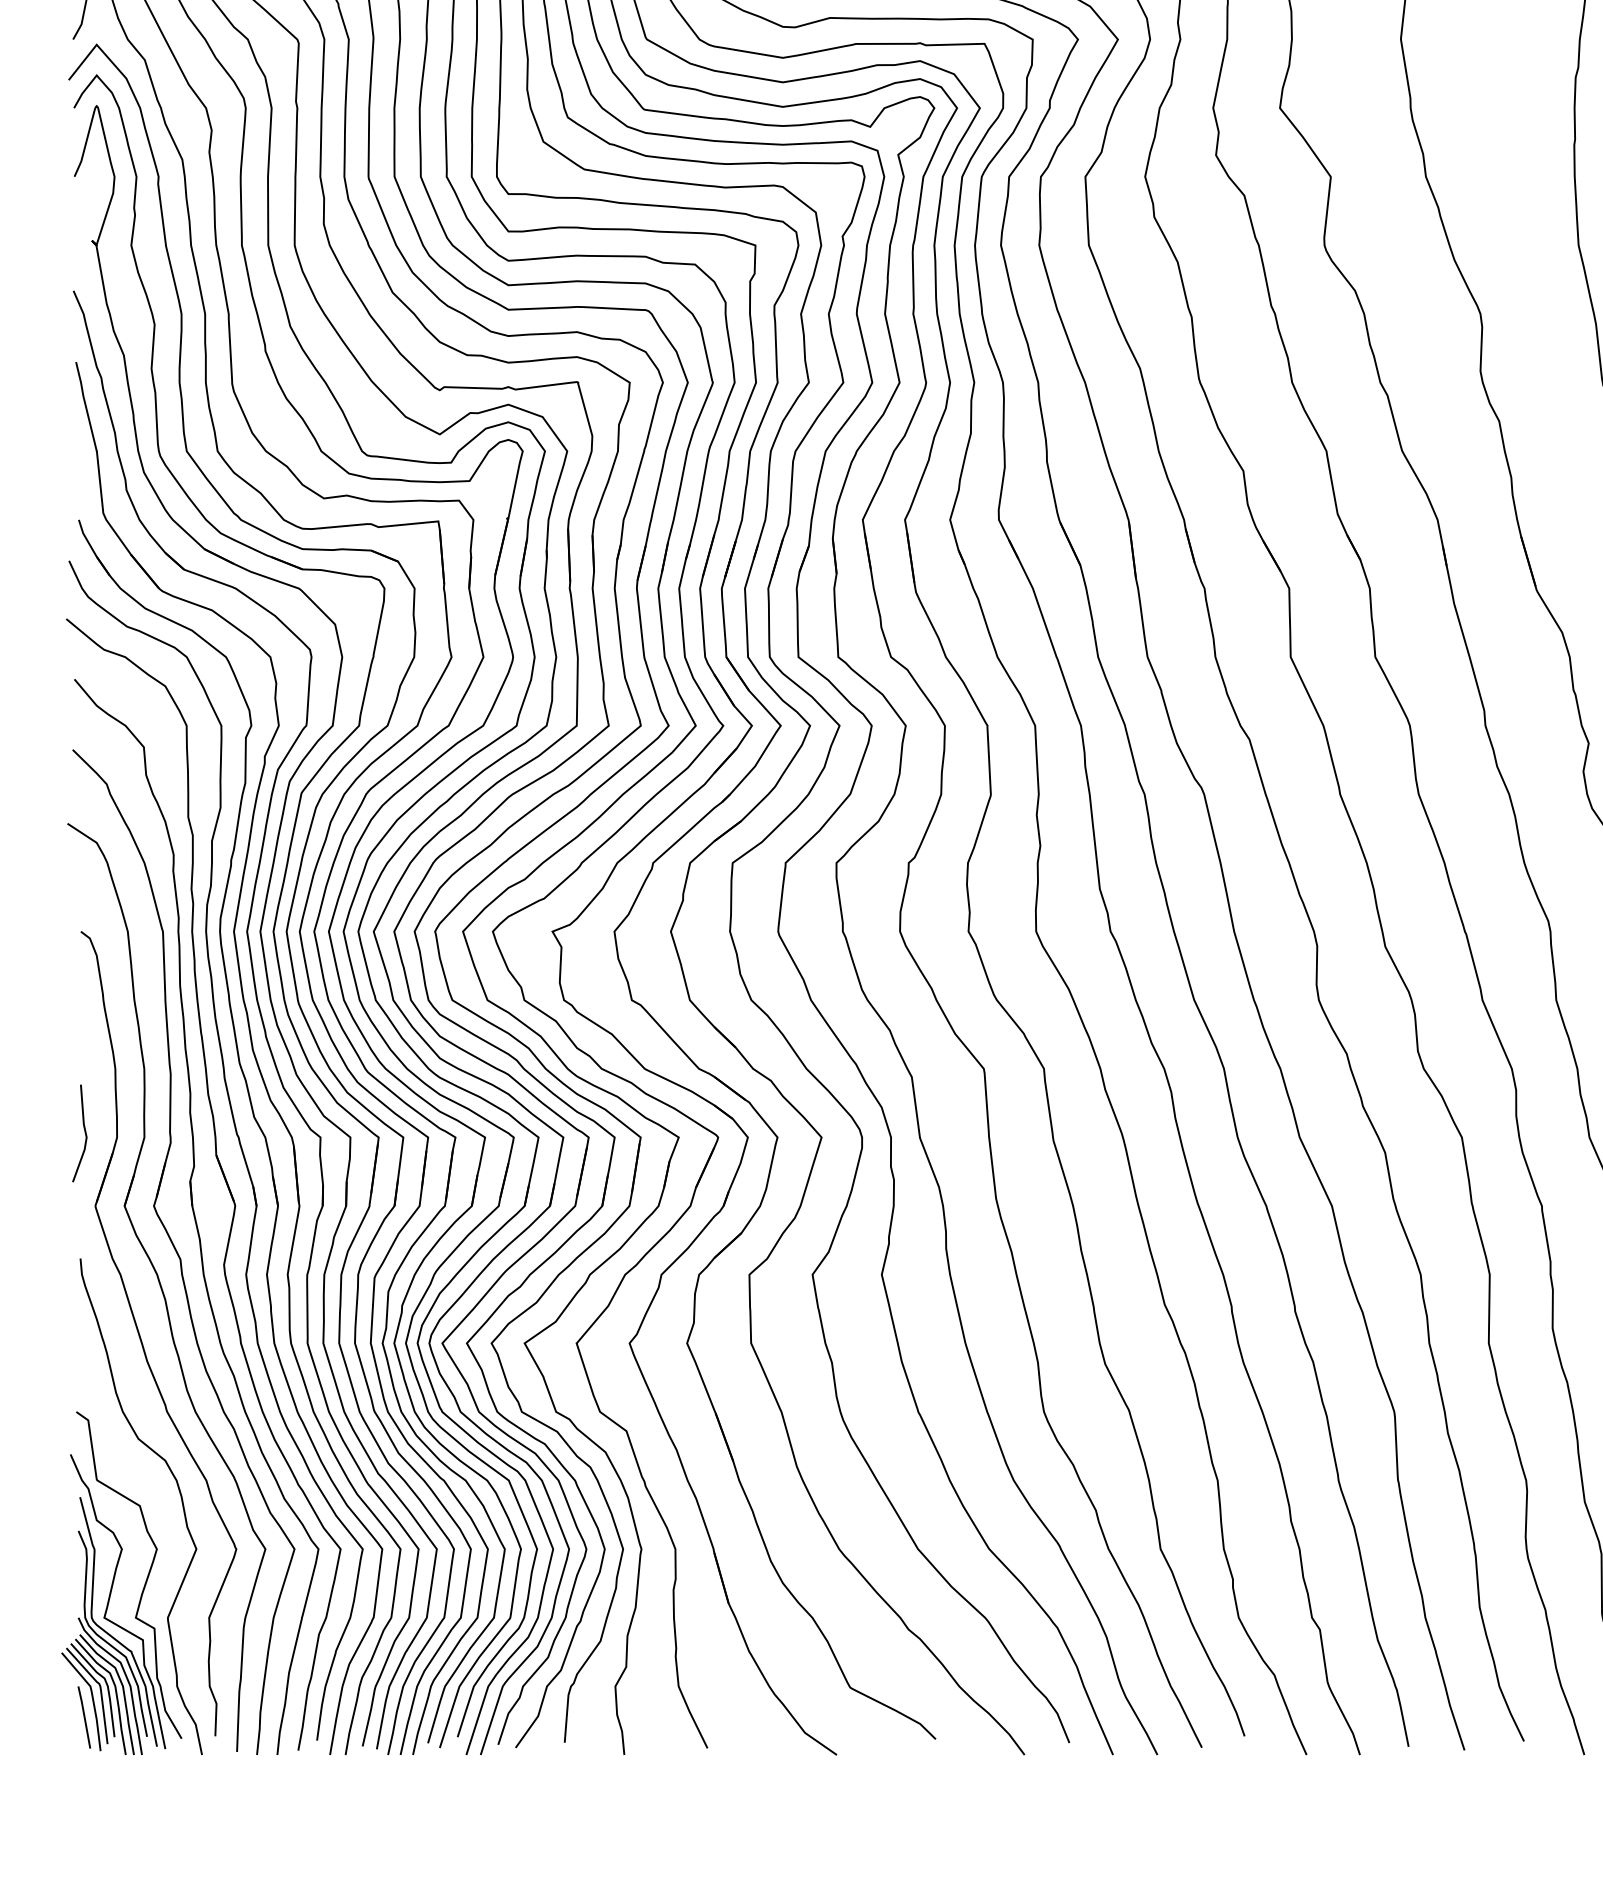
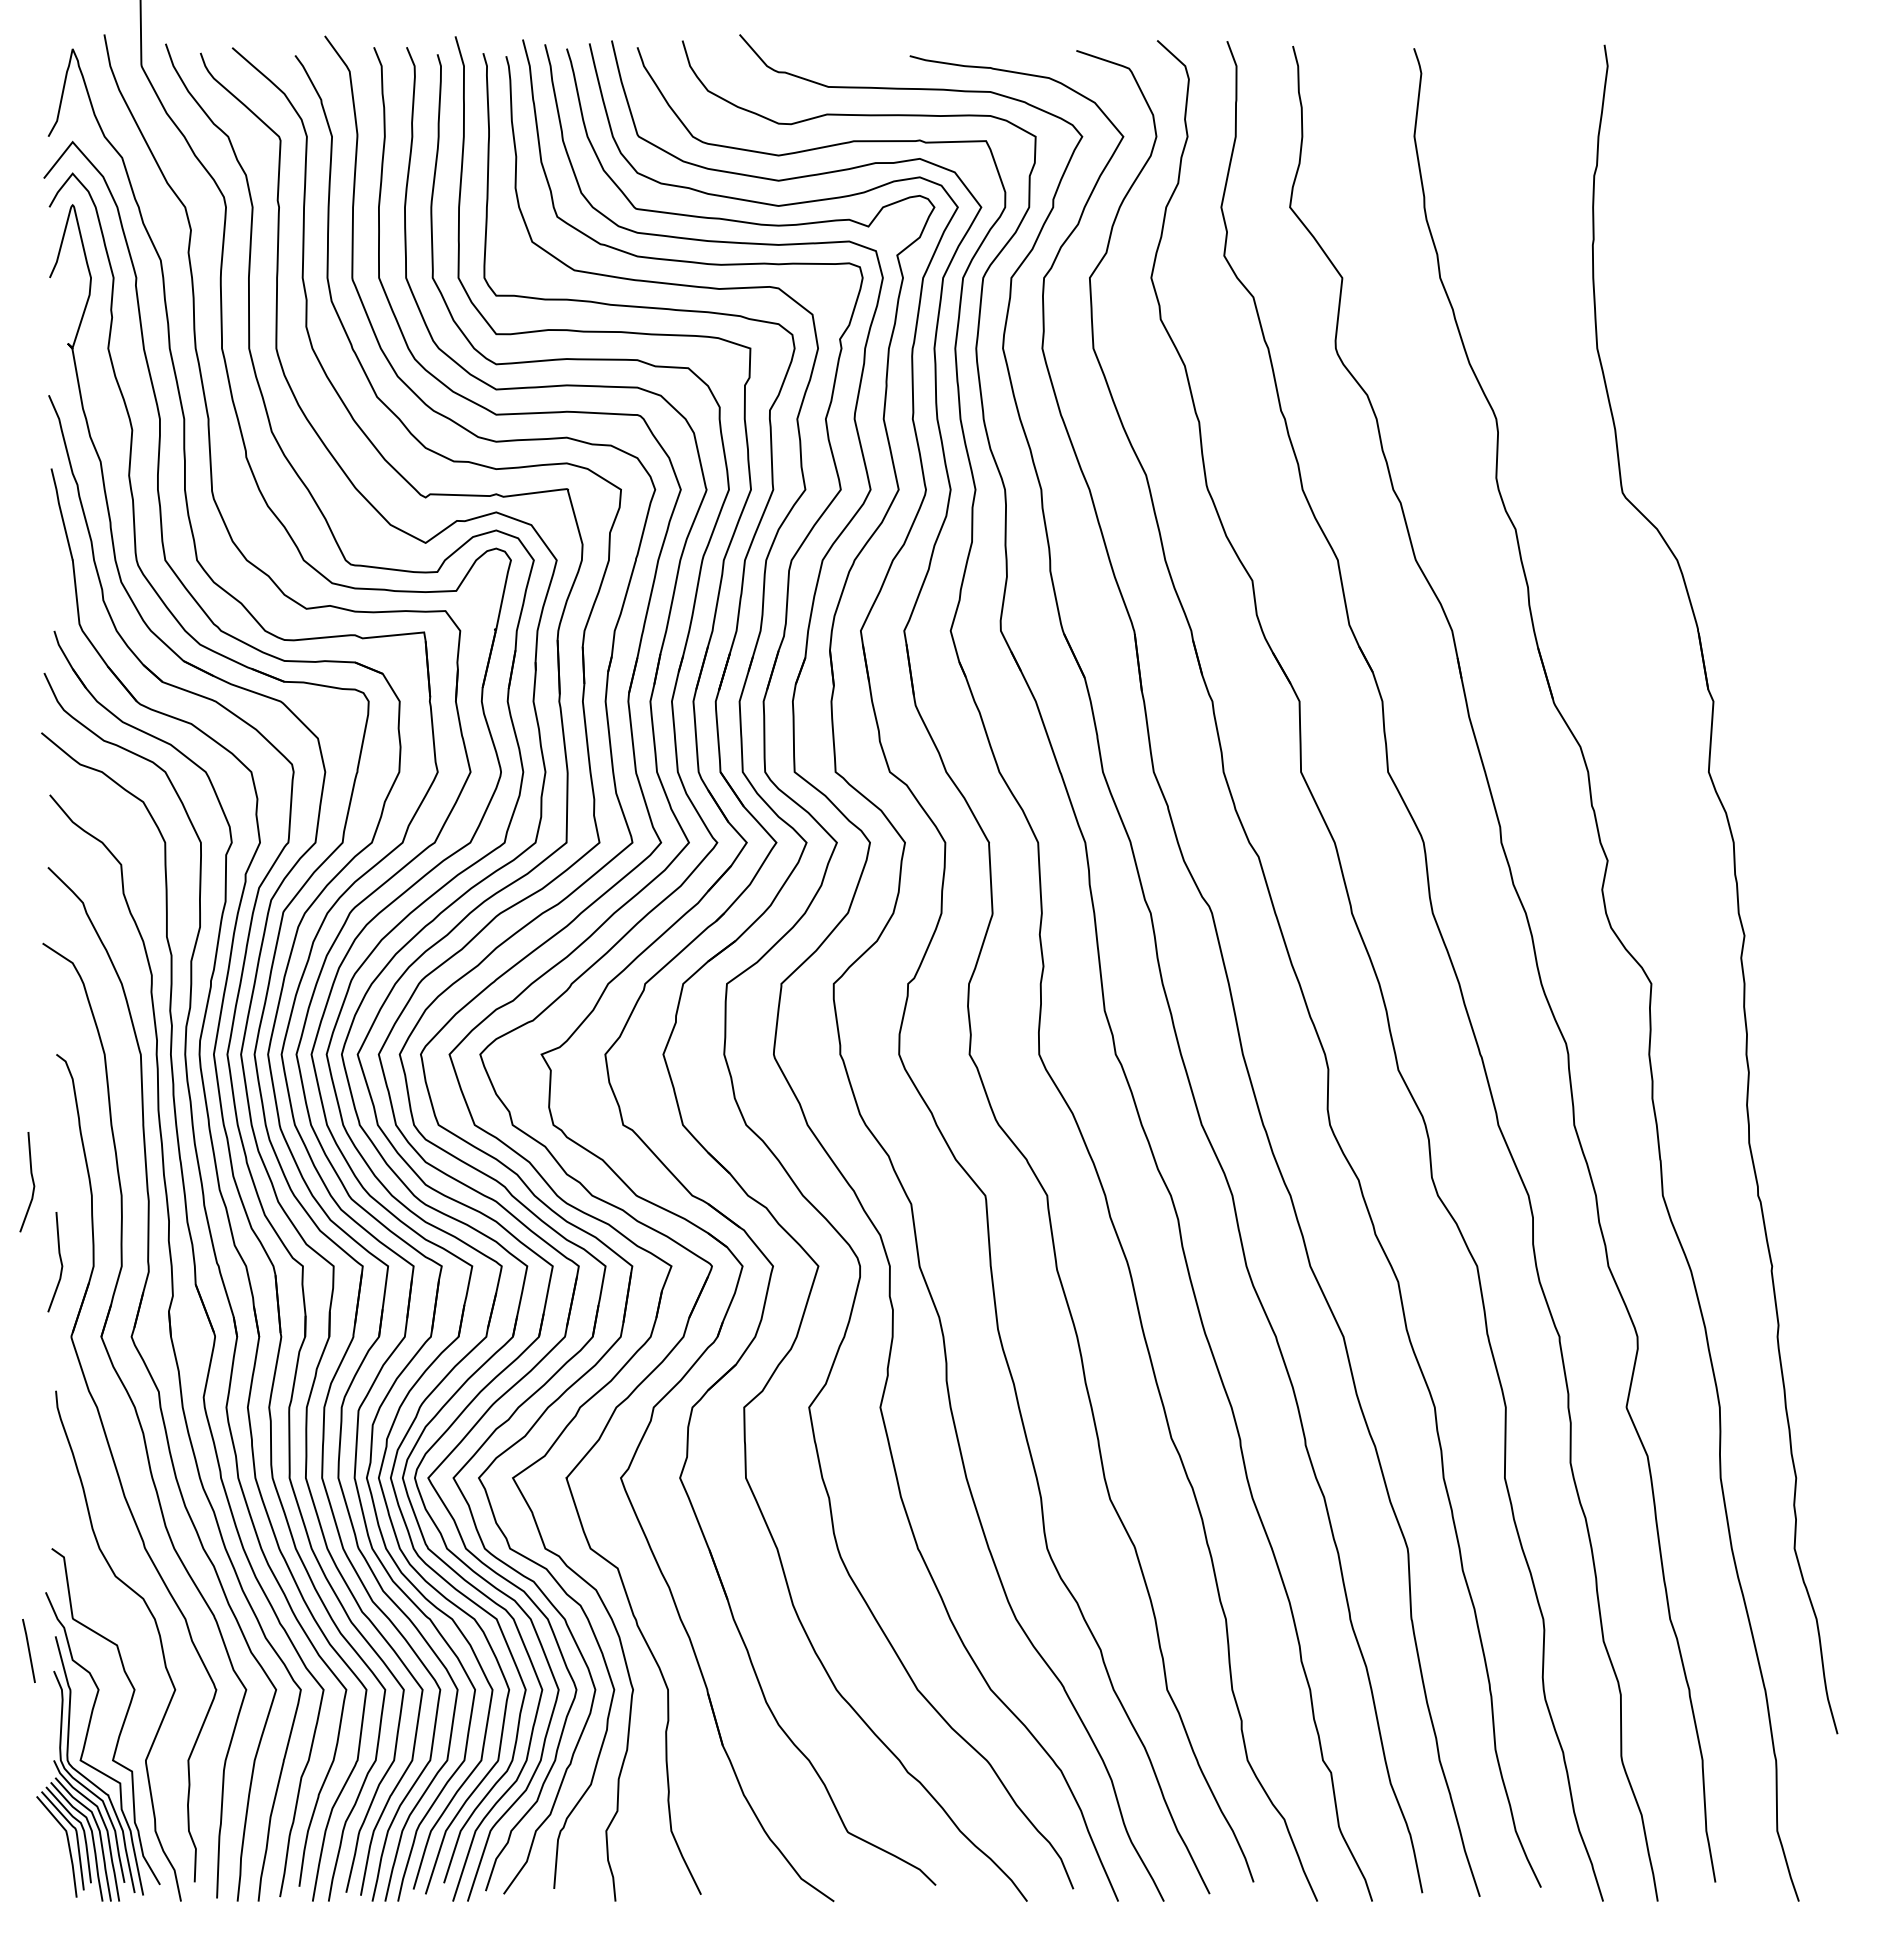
line: (57, 1056) -> (32, 1182), added
line: (83, 1717) -> (28, 1650), moved

